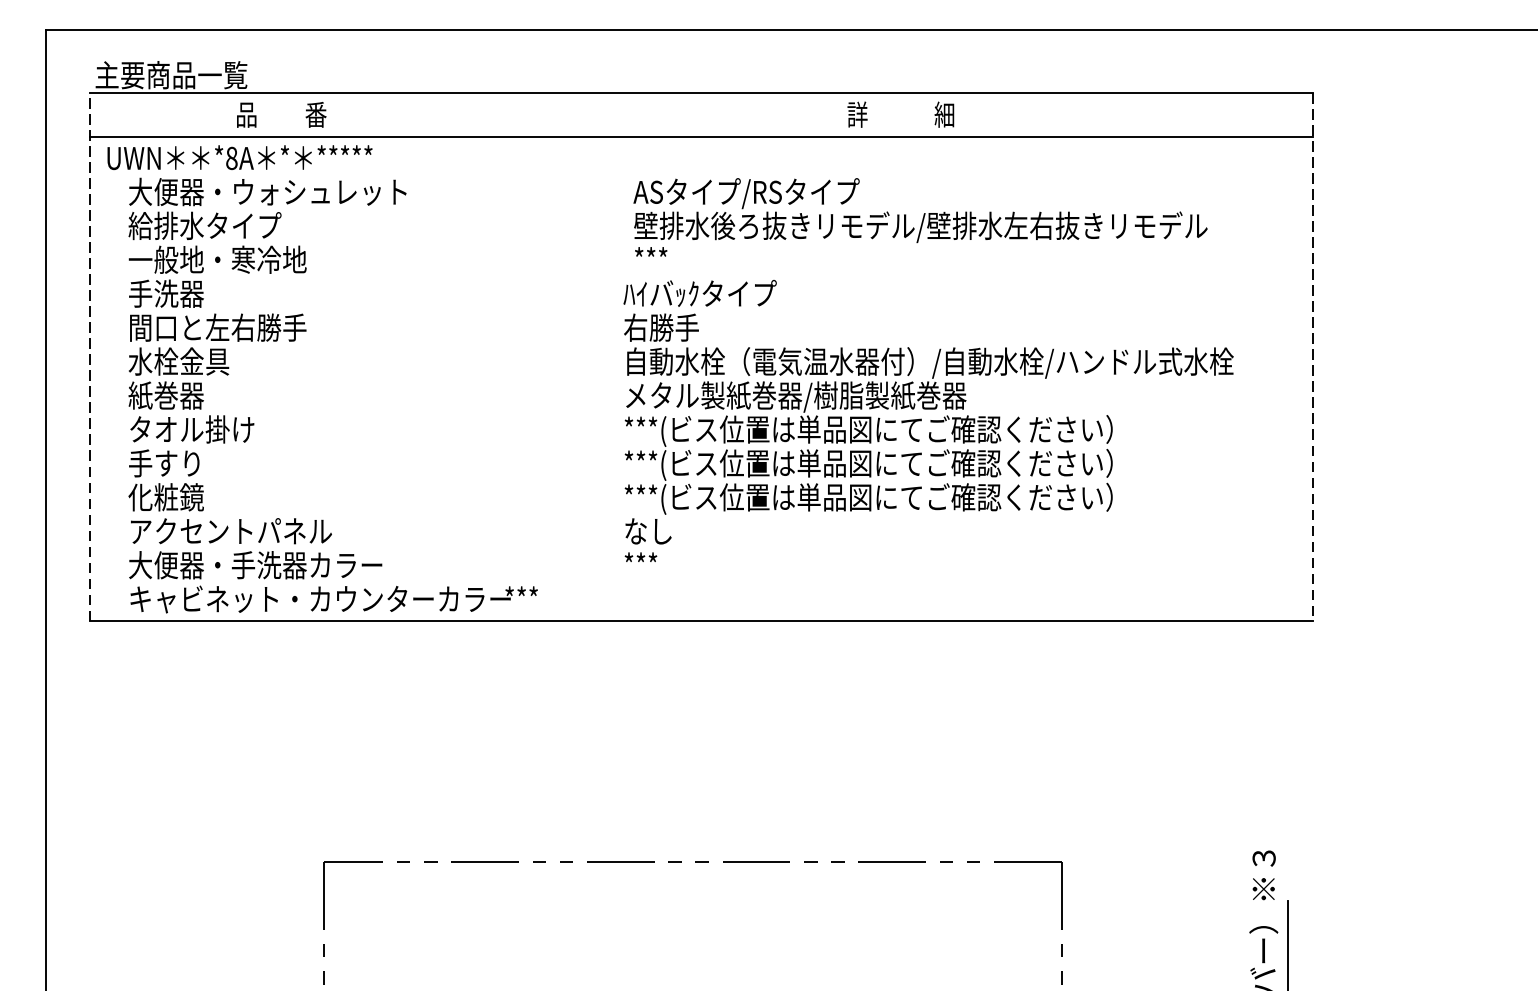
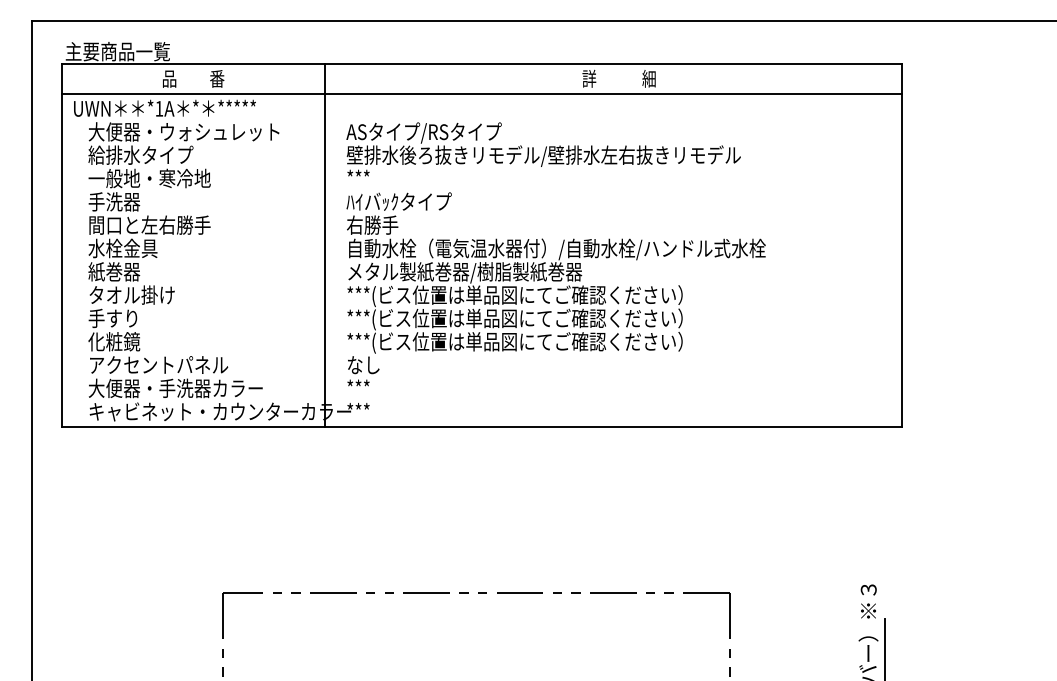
text: (232, 157) -> (159, 108), *8A -> *1A
text: (920, 217) -> (543, 149), moved
line: (90, 355) -> (62, 244), dashed -> solid
line: (472, 357) -> (324, 245), added
line: (1313, 357) -> (902, 245), dashed -> solid
text: (927, 421) -> (555, 289), moved

